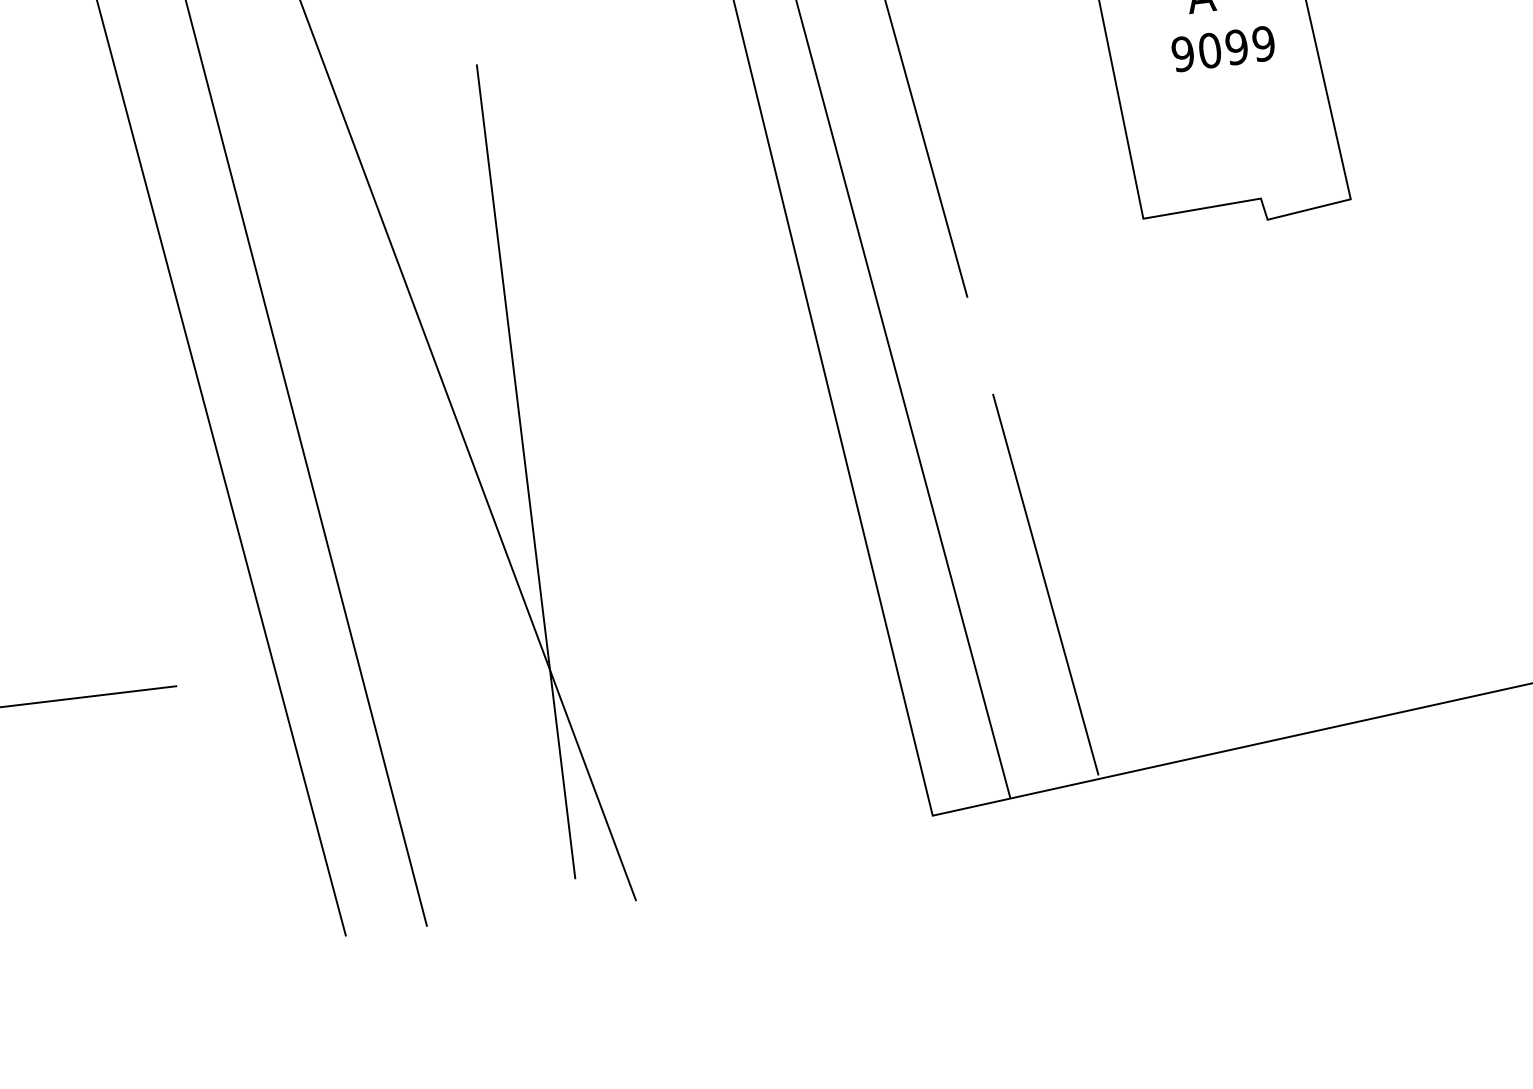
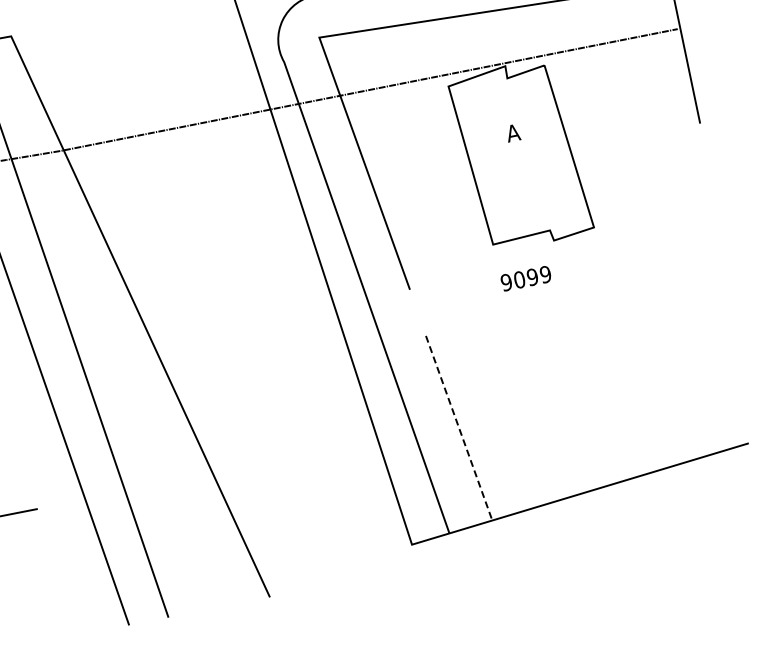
text: (1222, 48) -> (525, 278), moved
line: (526, 472) -> (200, 391), removed
line: (1047, 584) -> (459, 427), solid -> dashed

